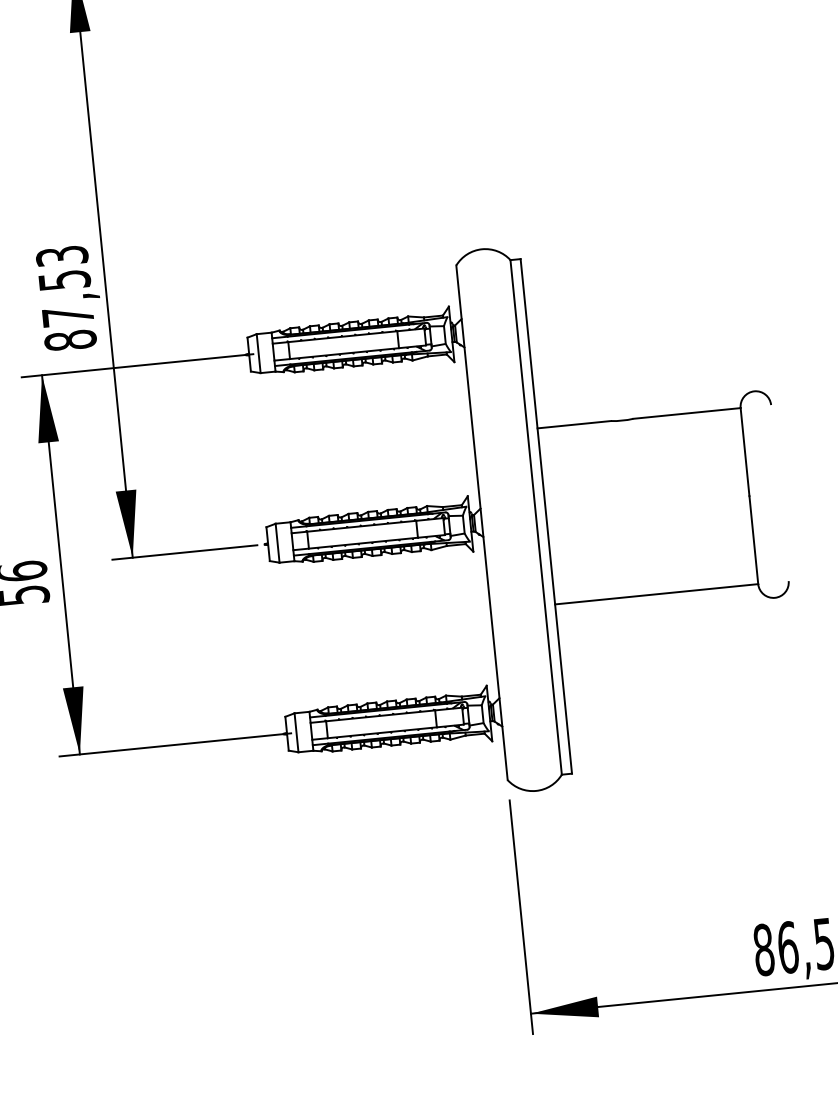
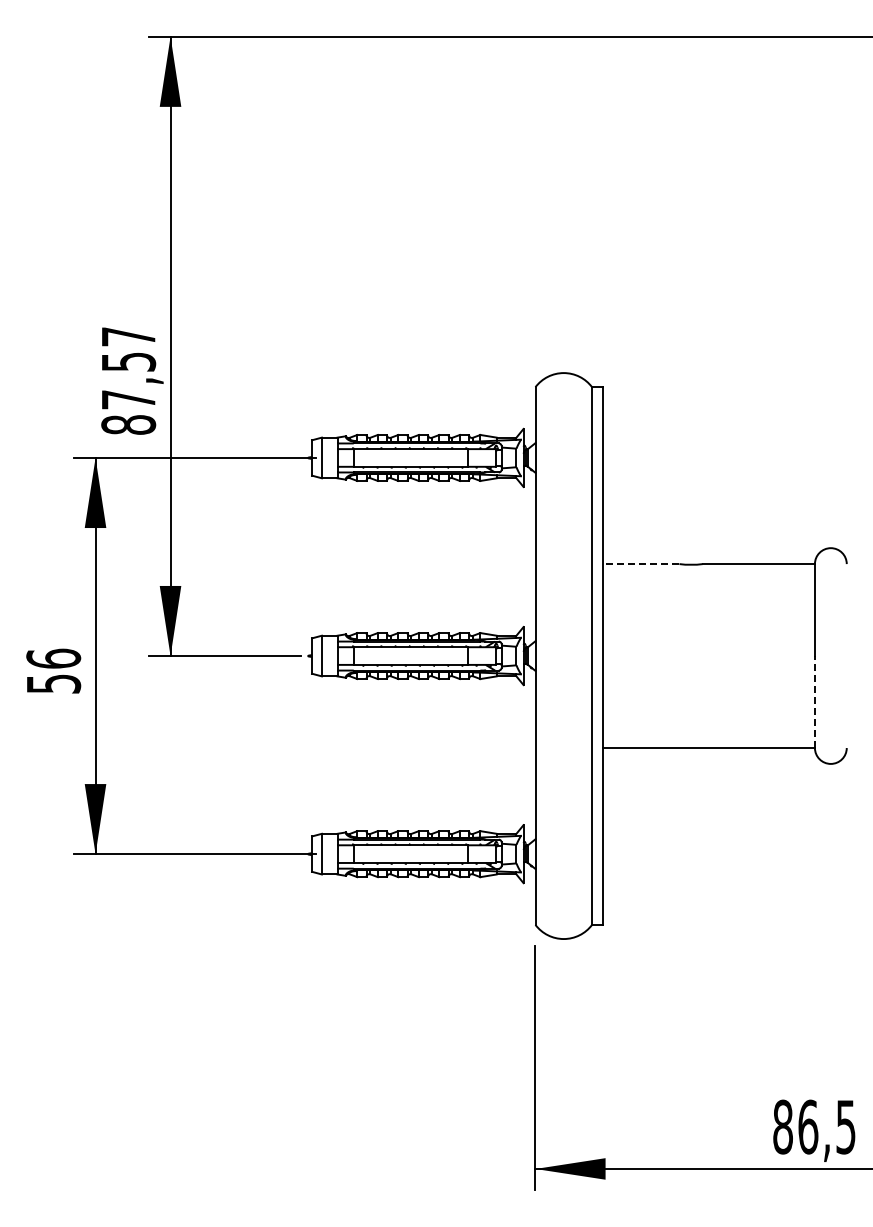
text: (61, 255) -> (128, 336), 87,53 -> 87,57
line: (573, 425) -> (640, 564), solid -> dashed
line: (753, 540) -> (814, 702), solid -> dashed

